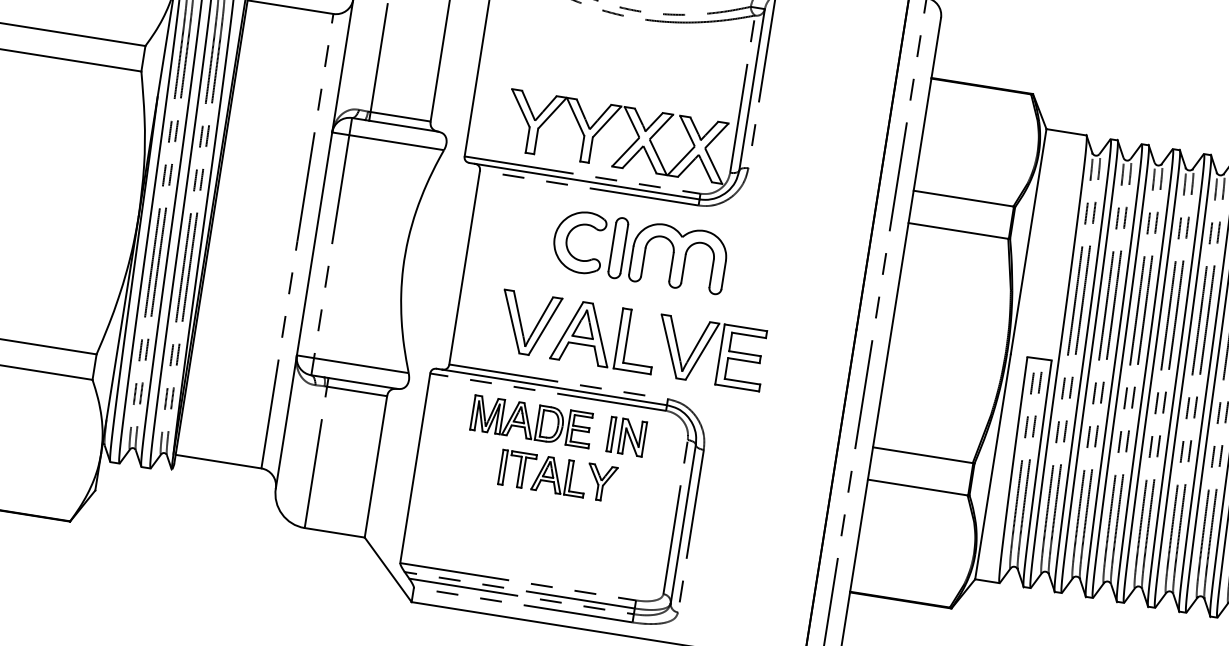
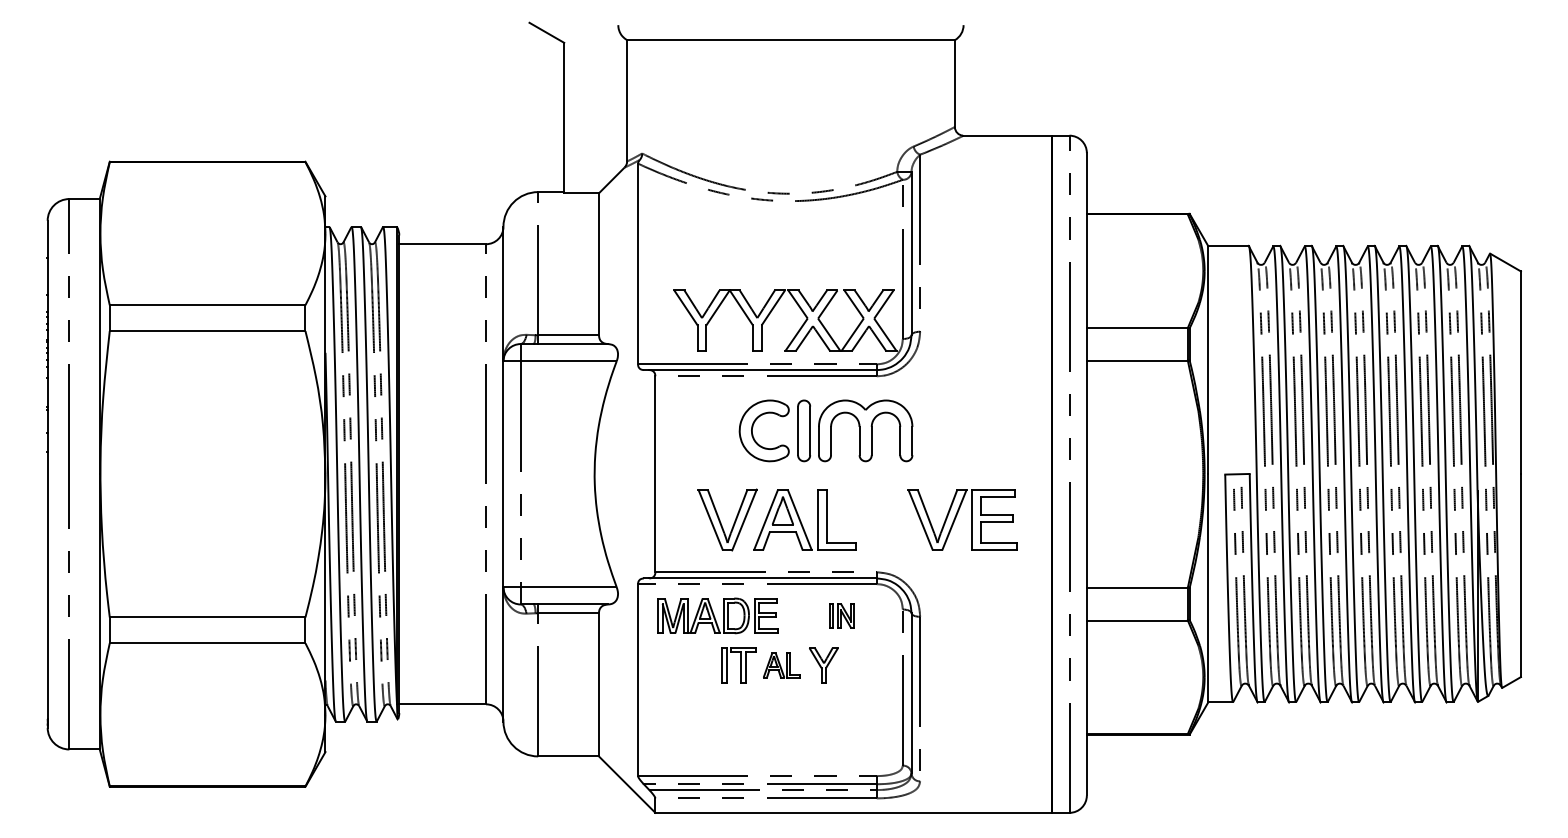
part: (704, 349) -> (956, 517), moved
part: (531, 421) -> (717, 615), moved
part: (626, 436) -> (841, 615), size x0.7
part: (559, 476) -> (781, 665), size x0.7

